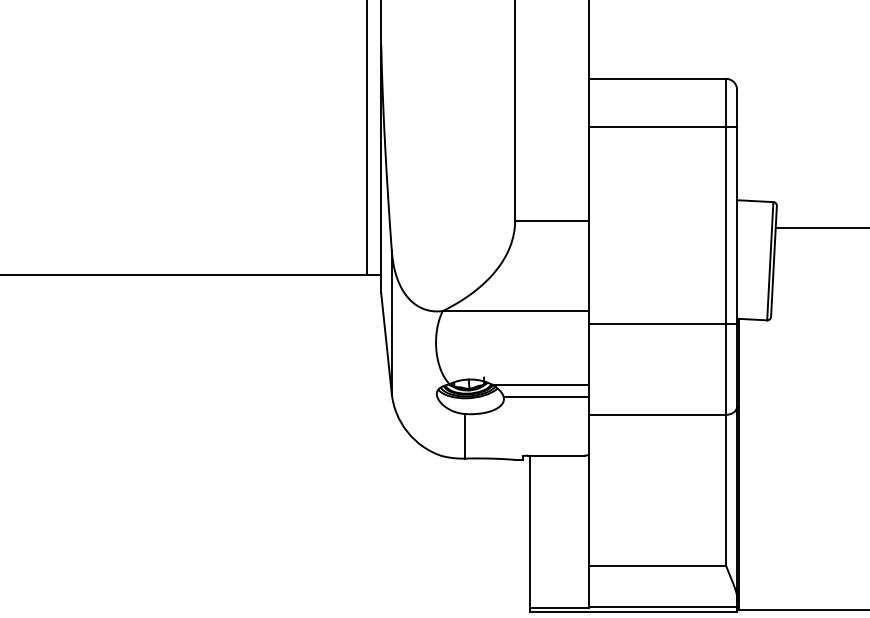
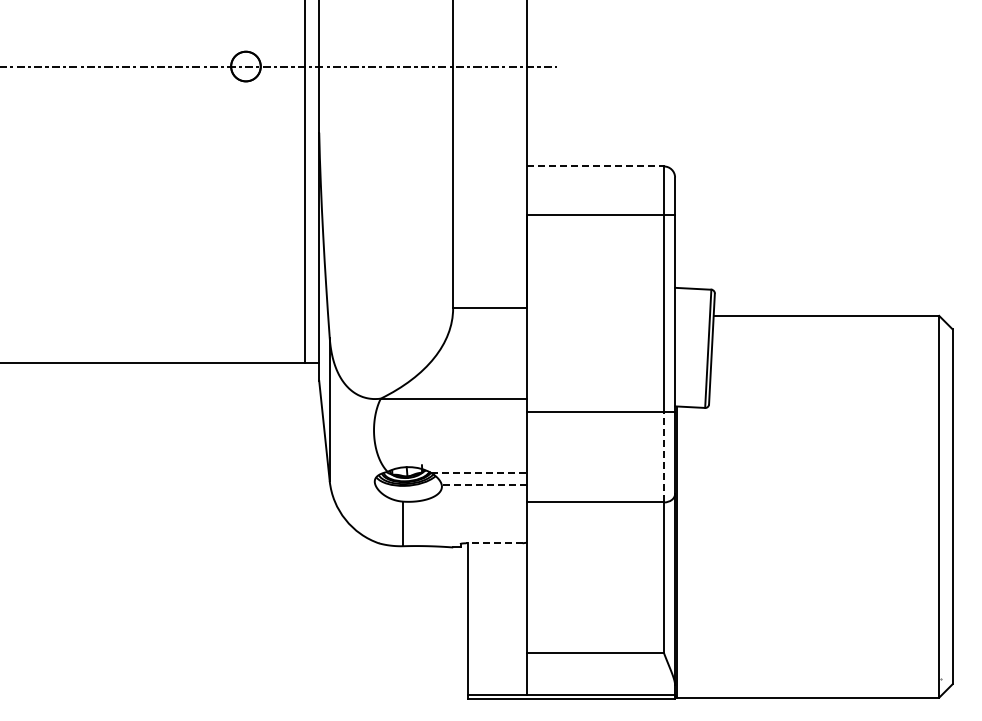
line: (658, 78) -> (596, 166), solid -> dashed
line: (725, 368) -> (663, 456), solid -> dashed
line: (541, 384) -> (479, 472), solid -> dashed
line: (546, 397) -> (484, 485), solid -> dashed
line: (556, 455) -> (494, 543), solid -> dashed

